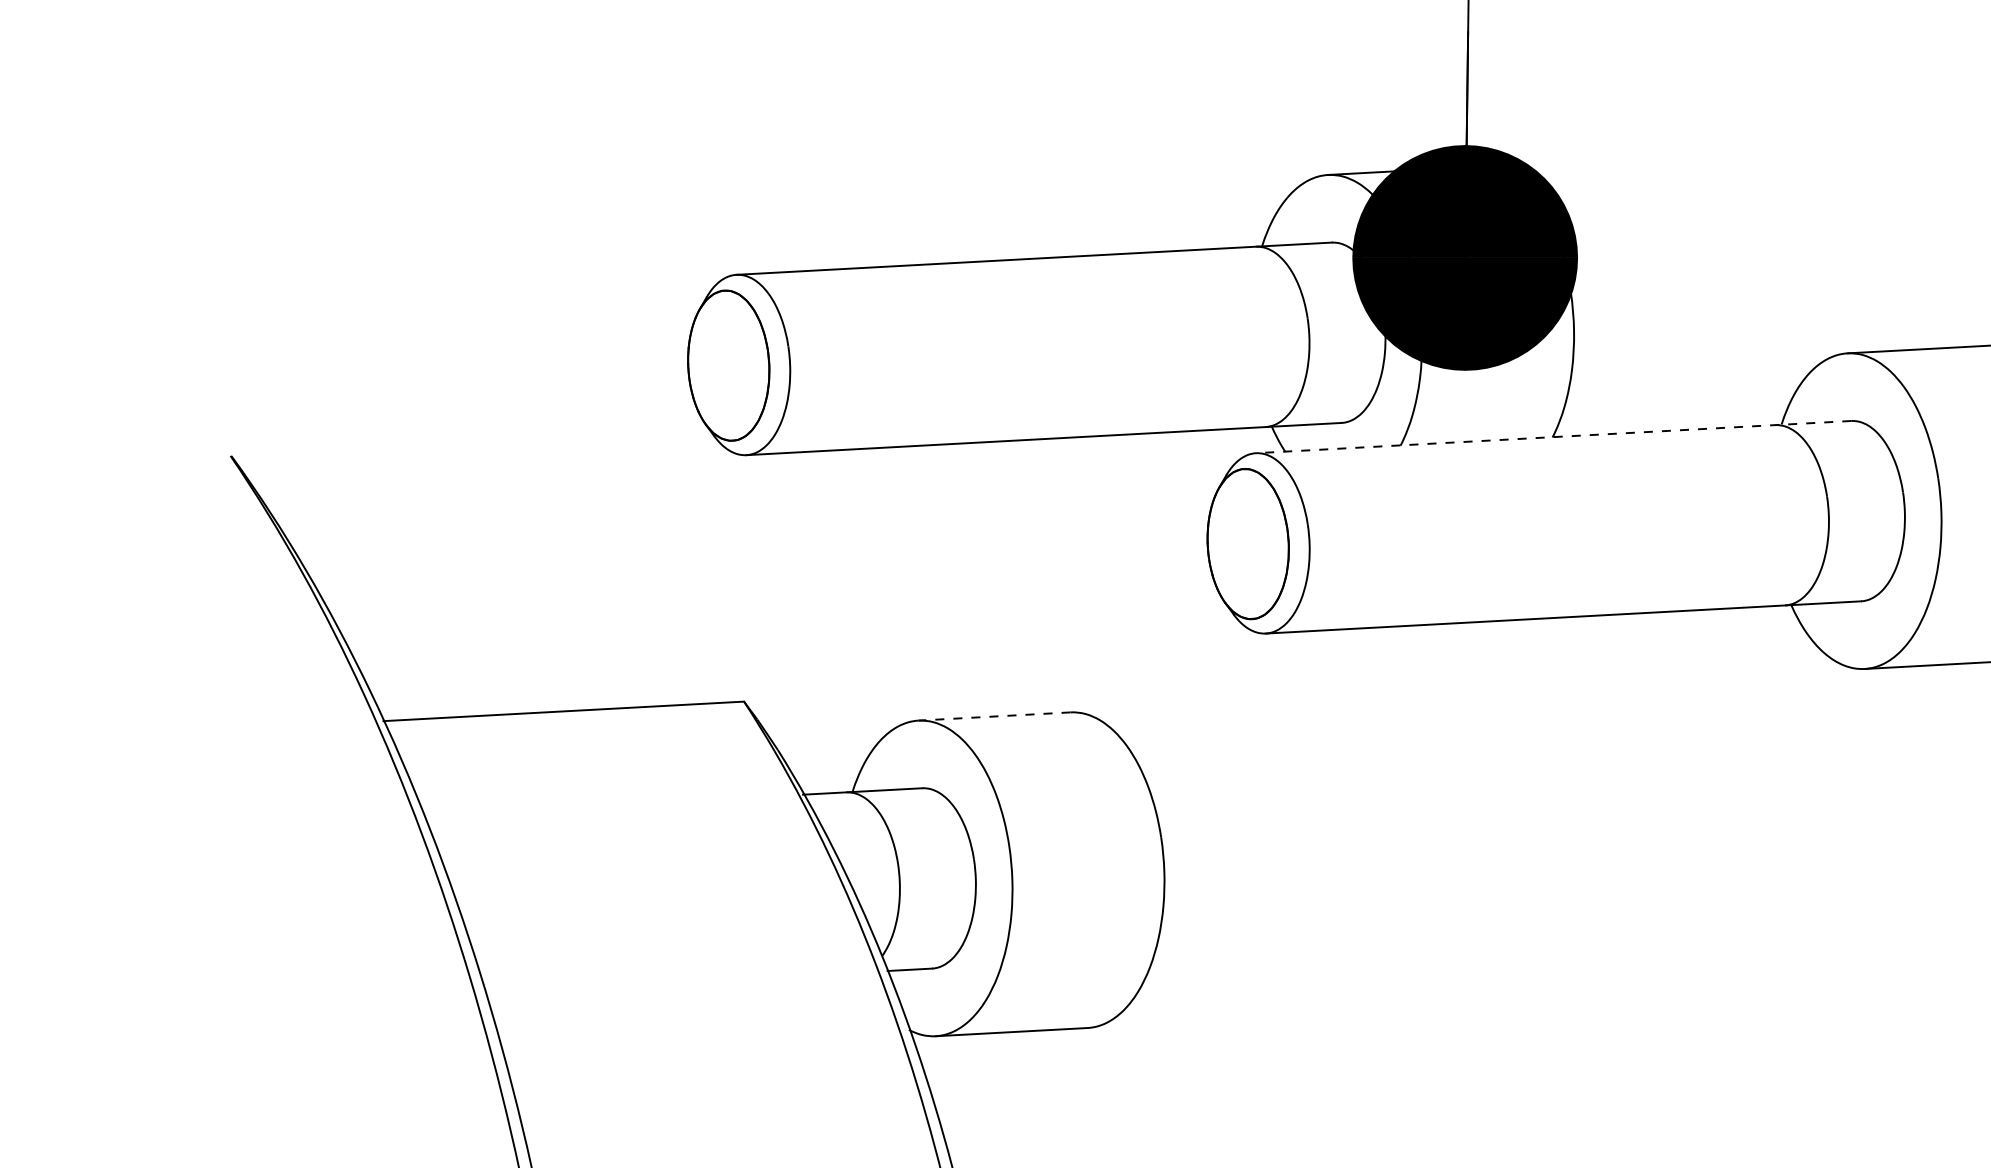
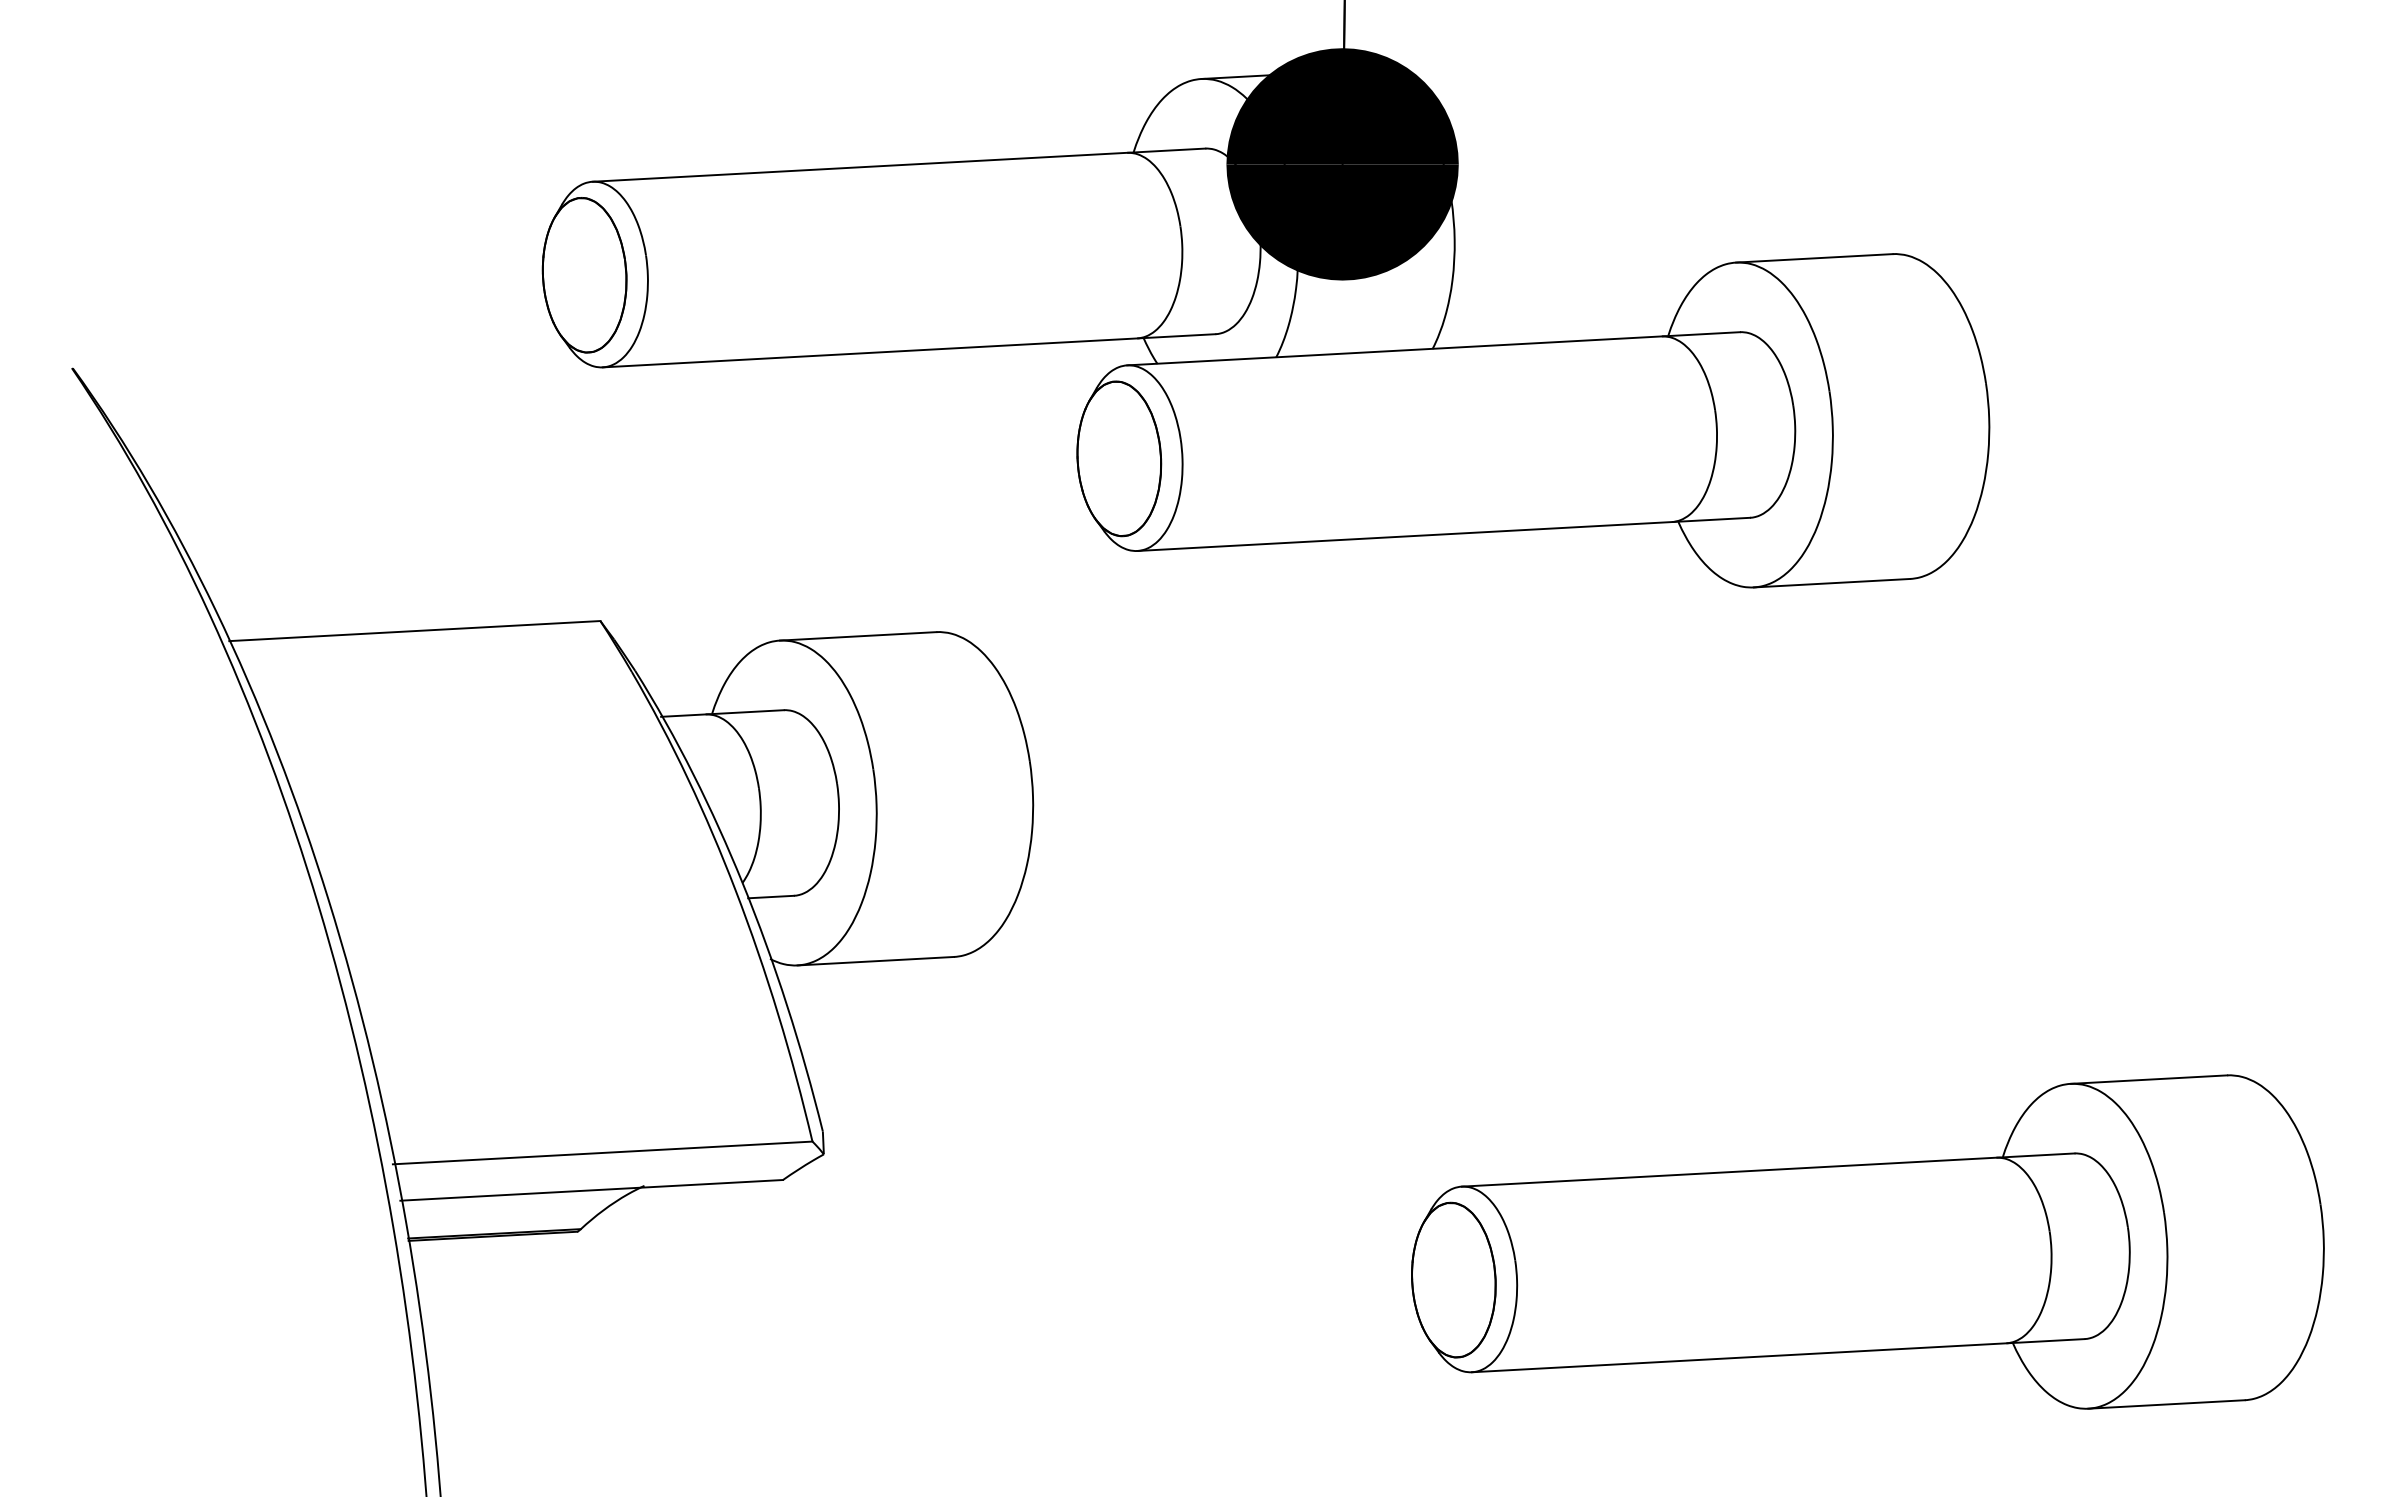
line: (1553, 436) -> (1433, 348), dashed -> solid
line: (993, 716) -> (857, 636), dashed -> solid

